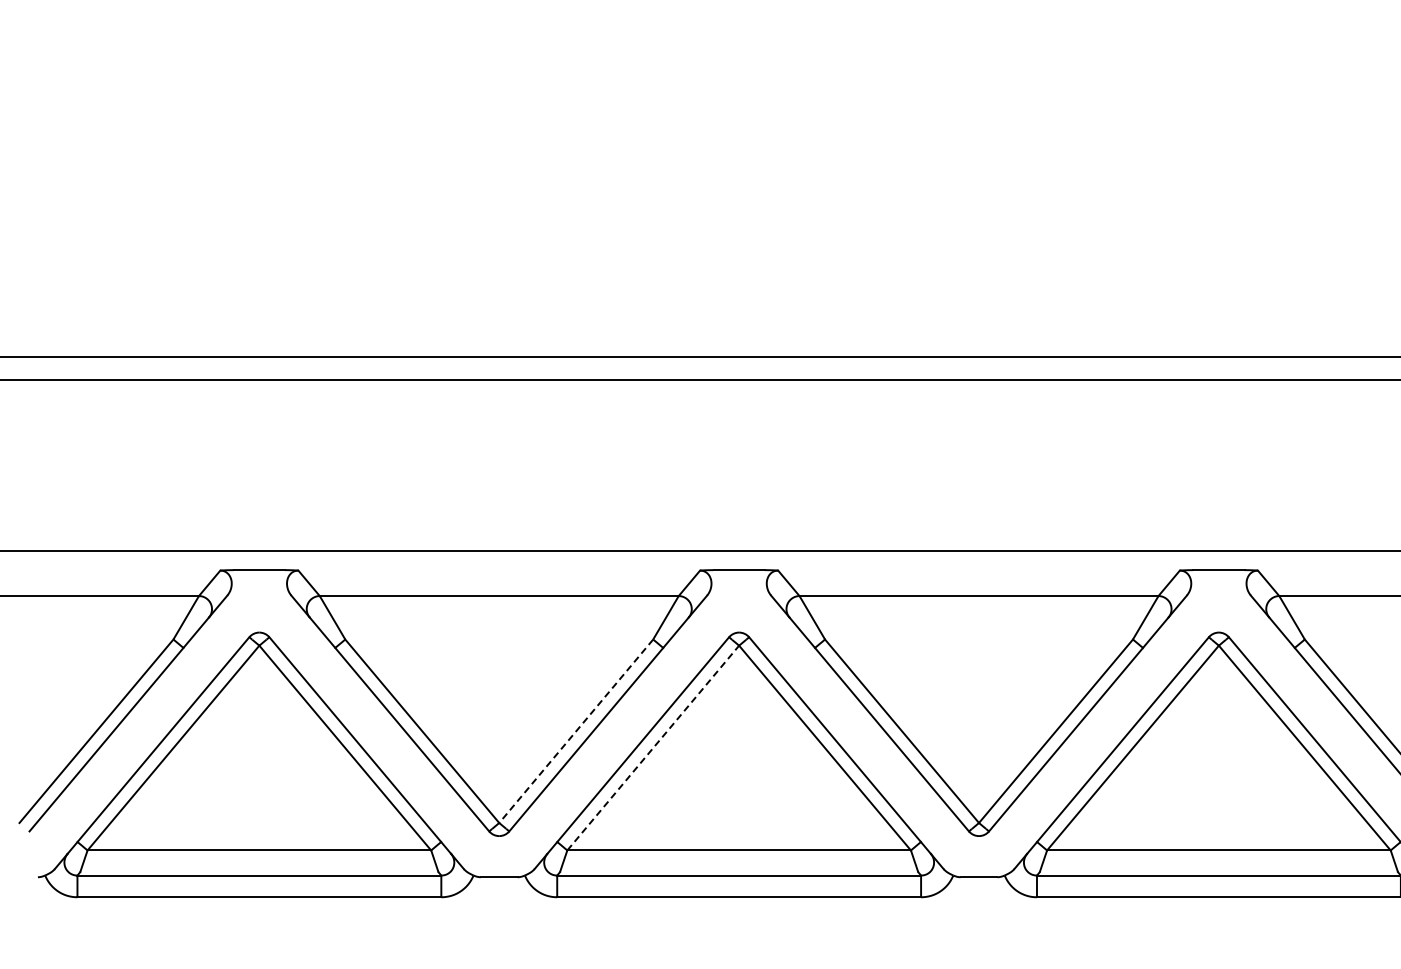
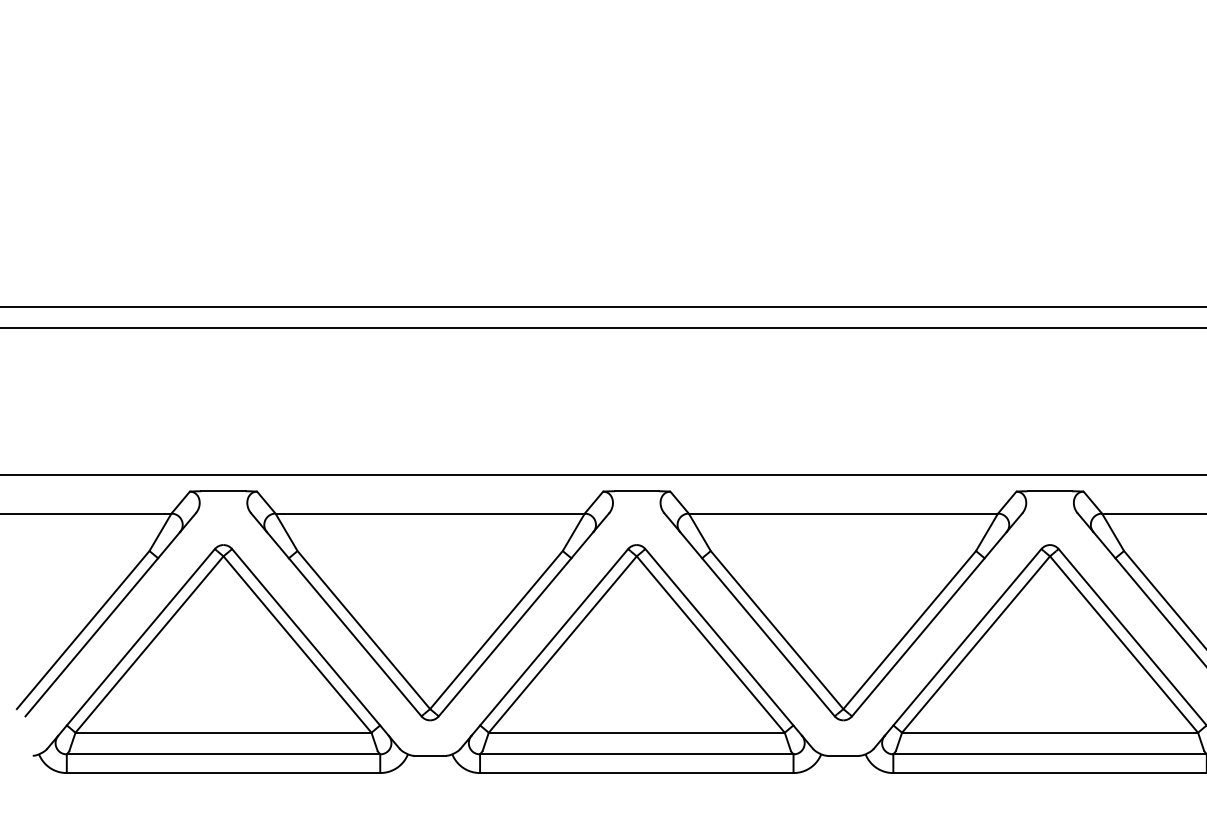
line: (576, 731) -> (496, 630), dashed -> solid
line: (653, 748) -> (563, 644), dashed -> solid

